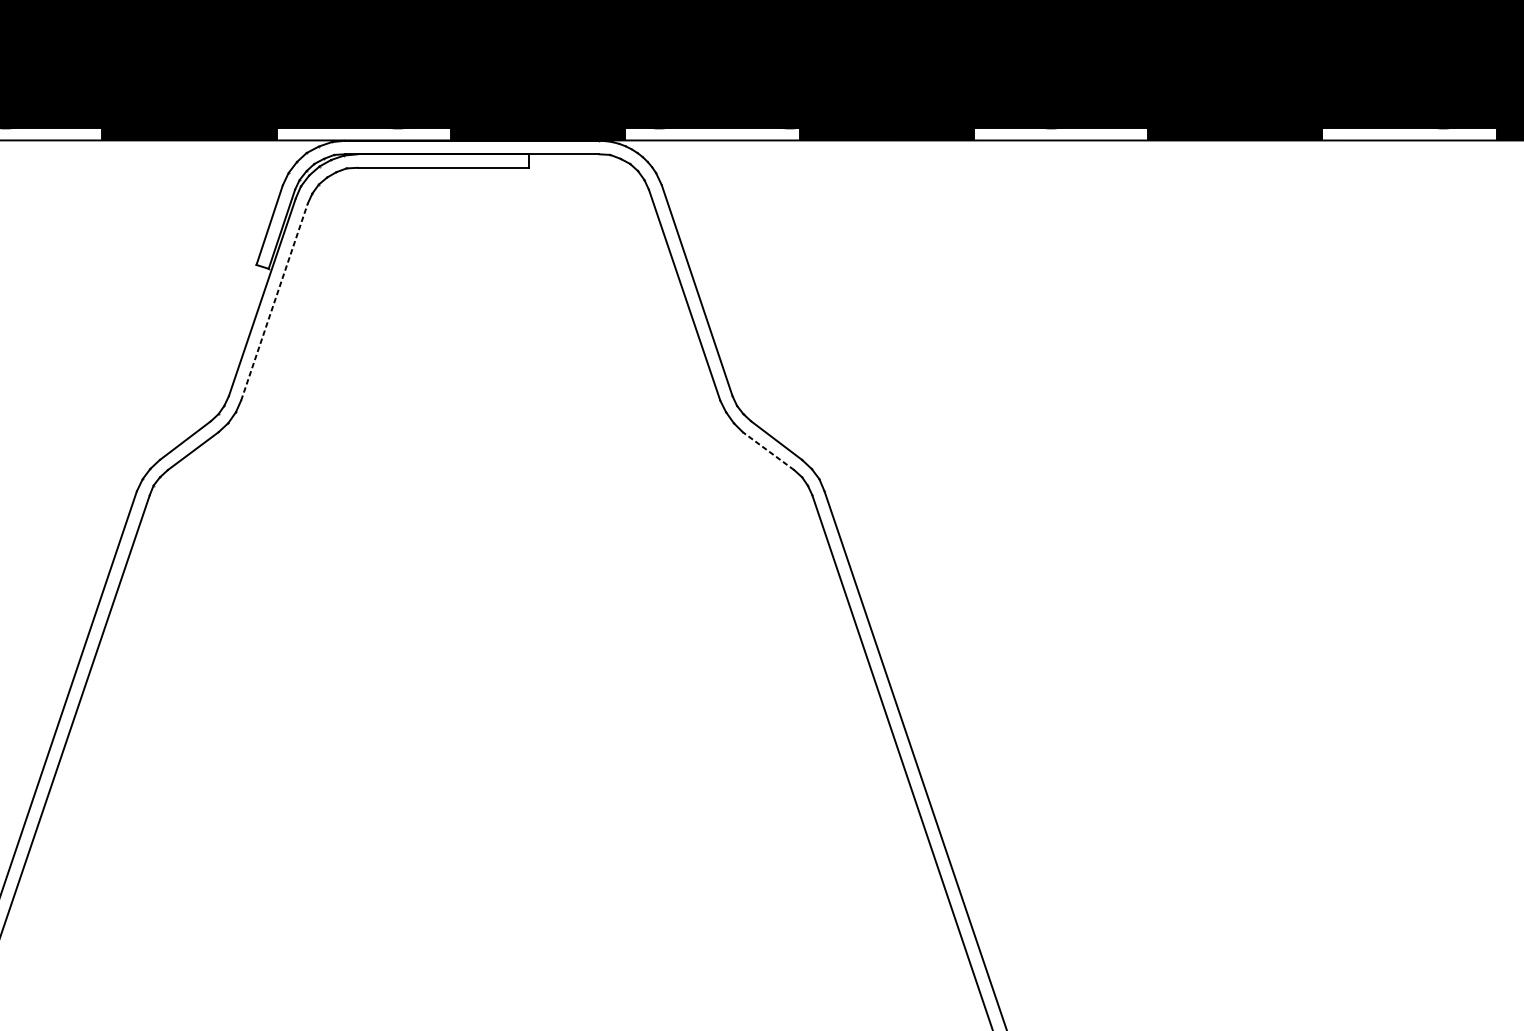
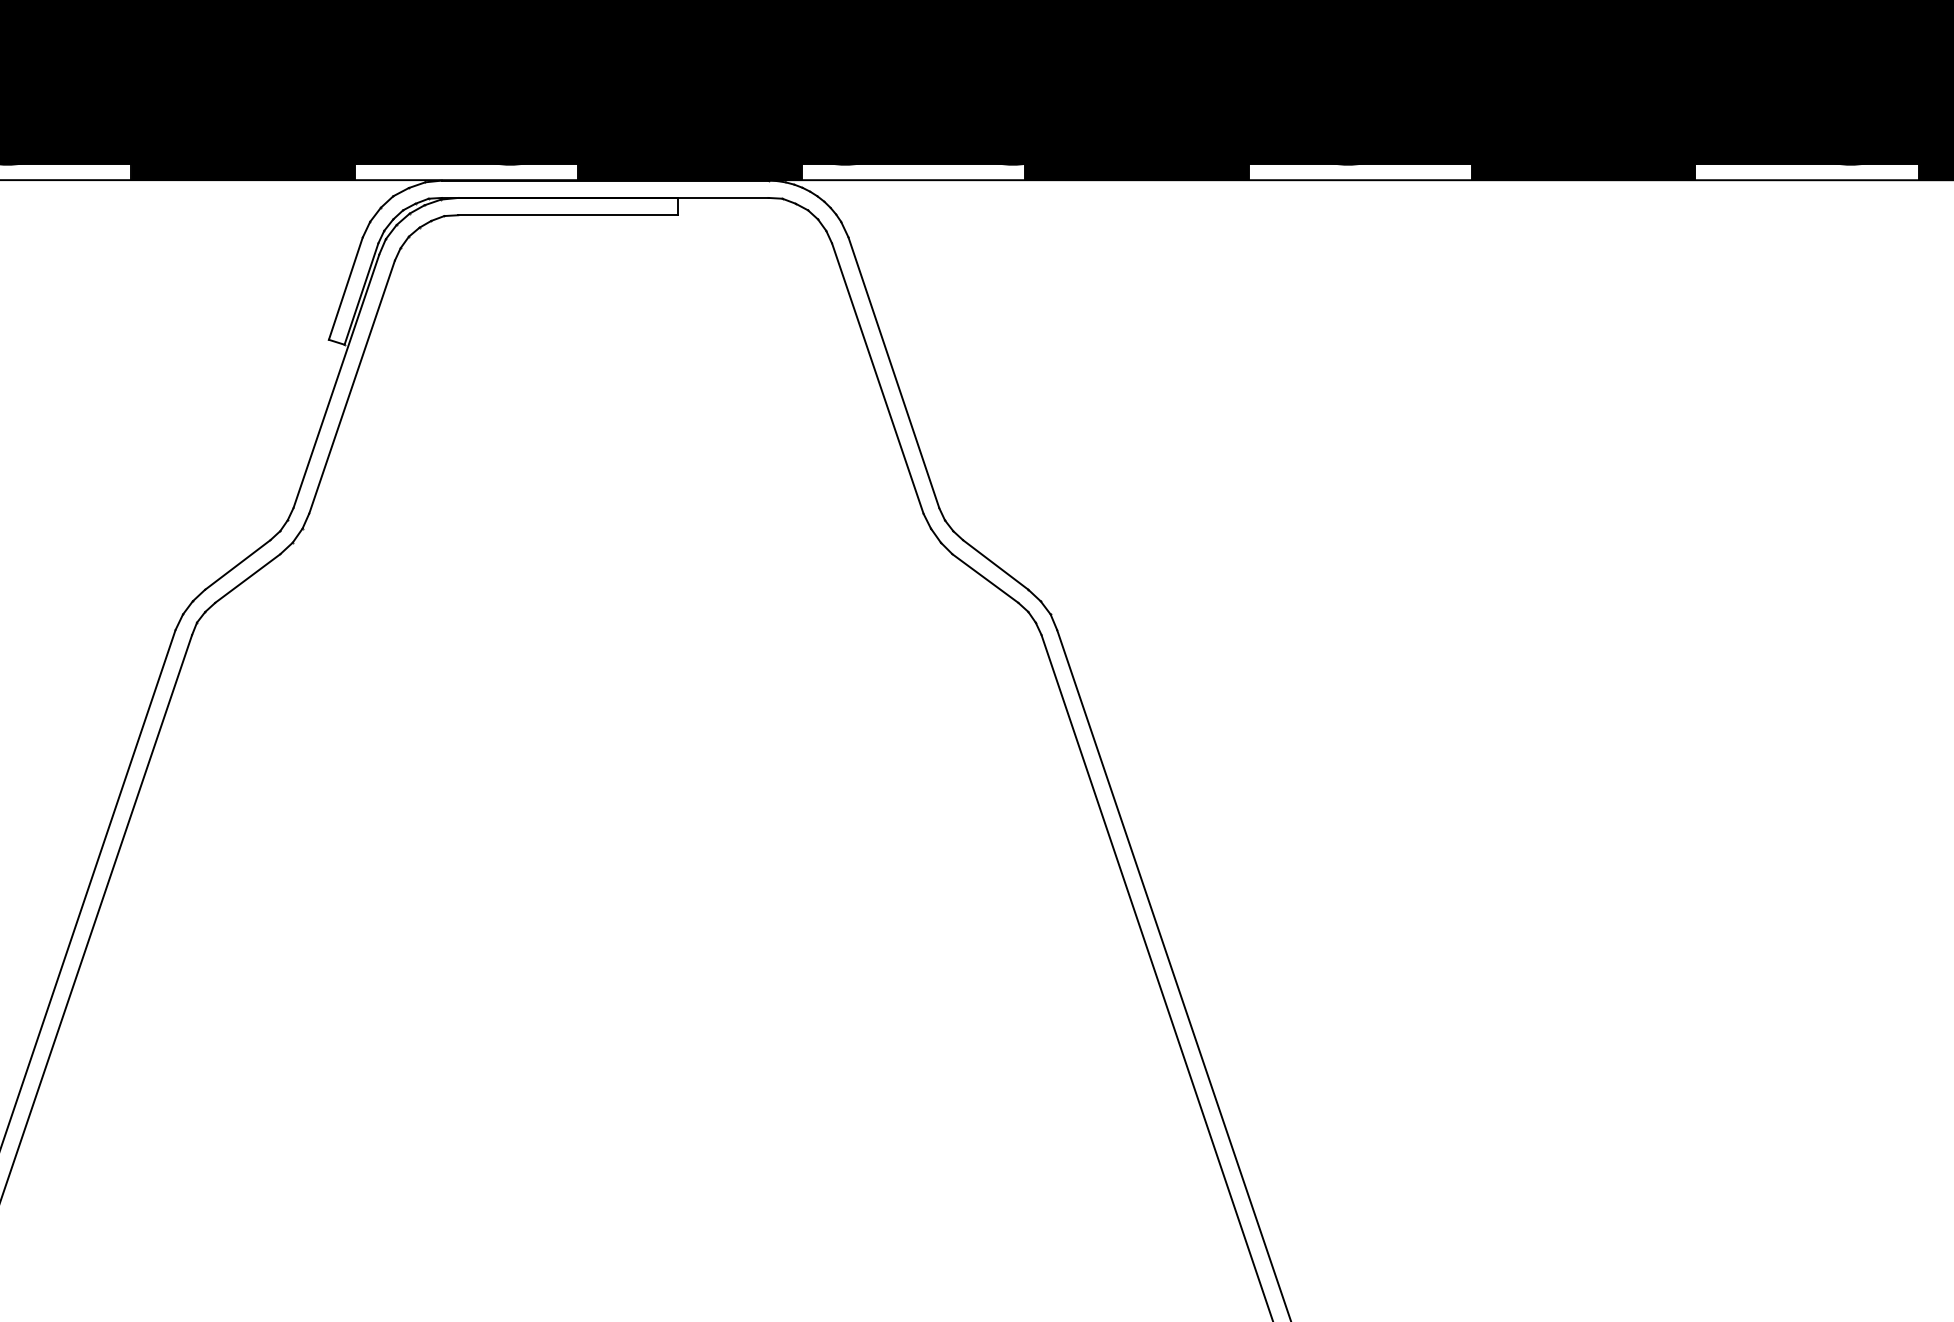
line: (274, 302) -> (352, 387), dashed -> solid
line: (768, 451) -> (985, 578), dashed -> solid

